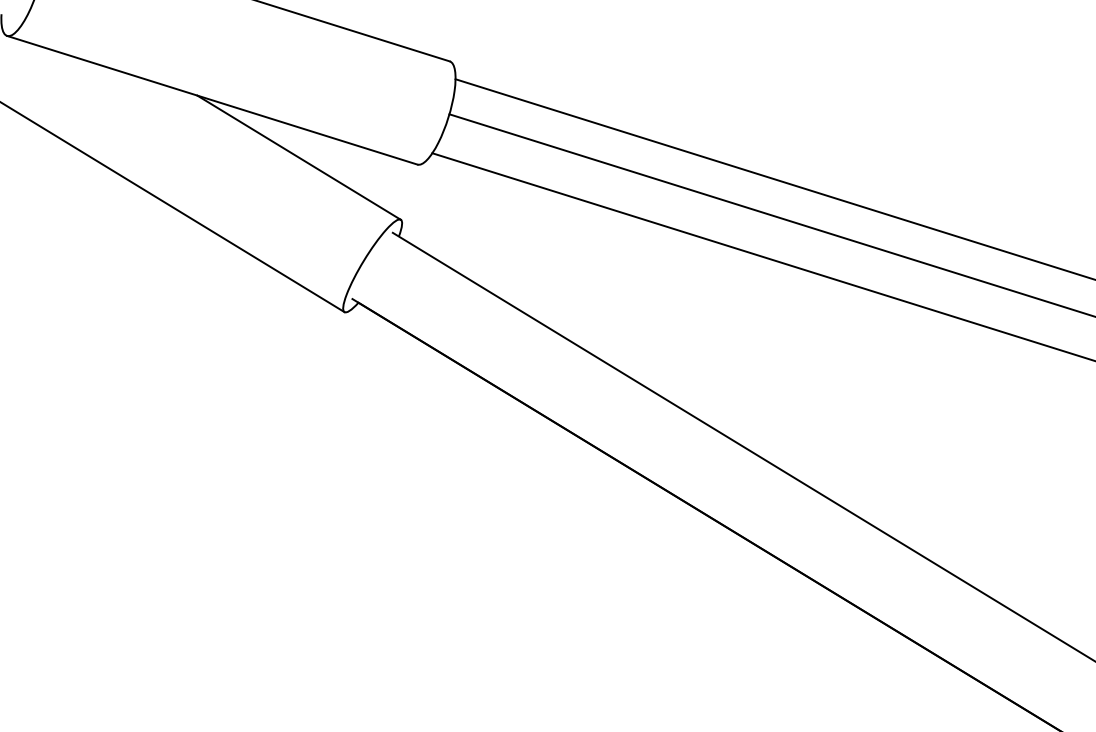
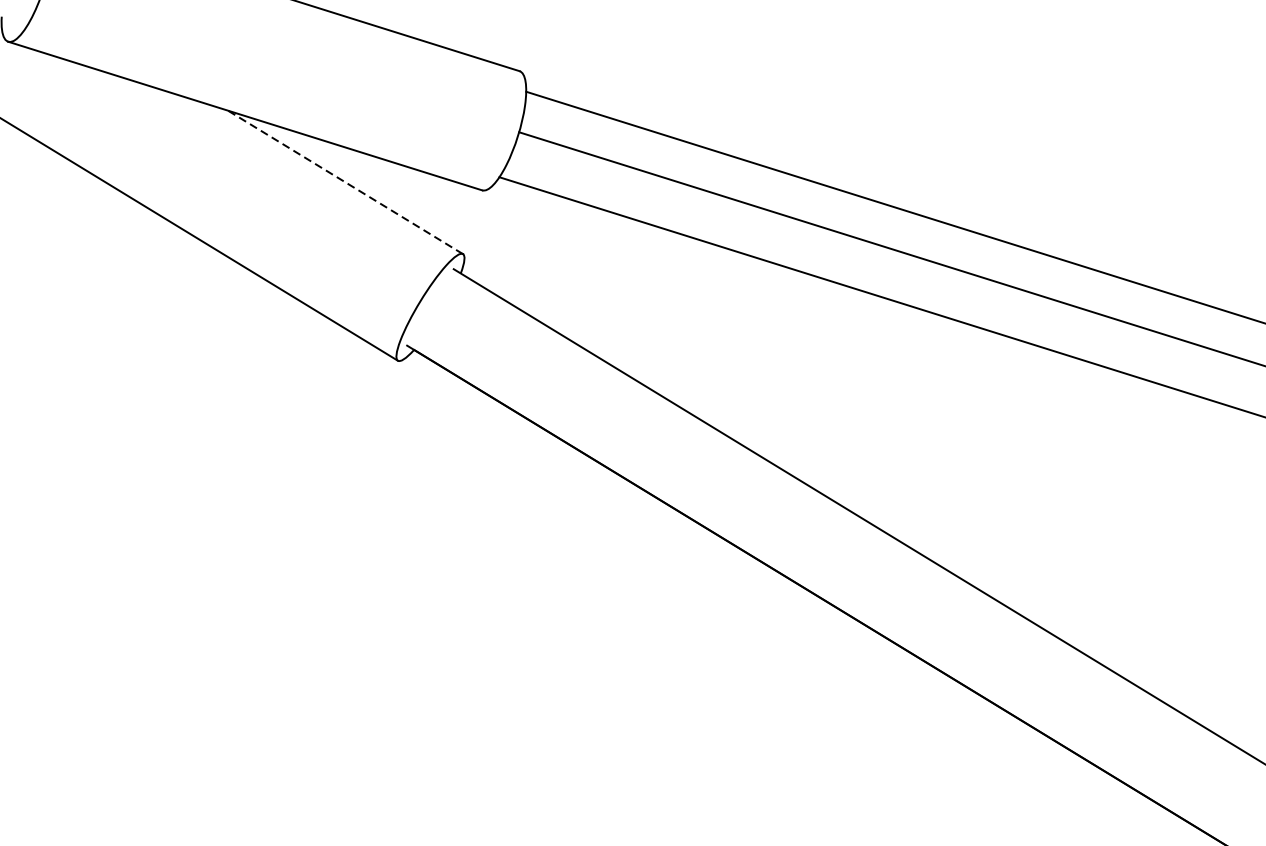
line: (298, 157) -> (344, 182), solid -> dashed

